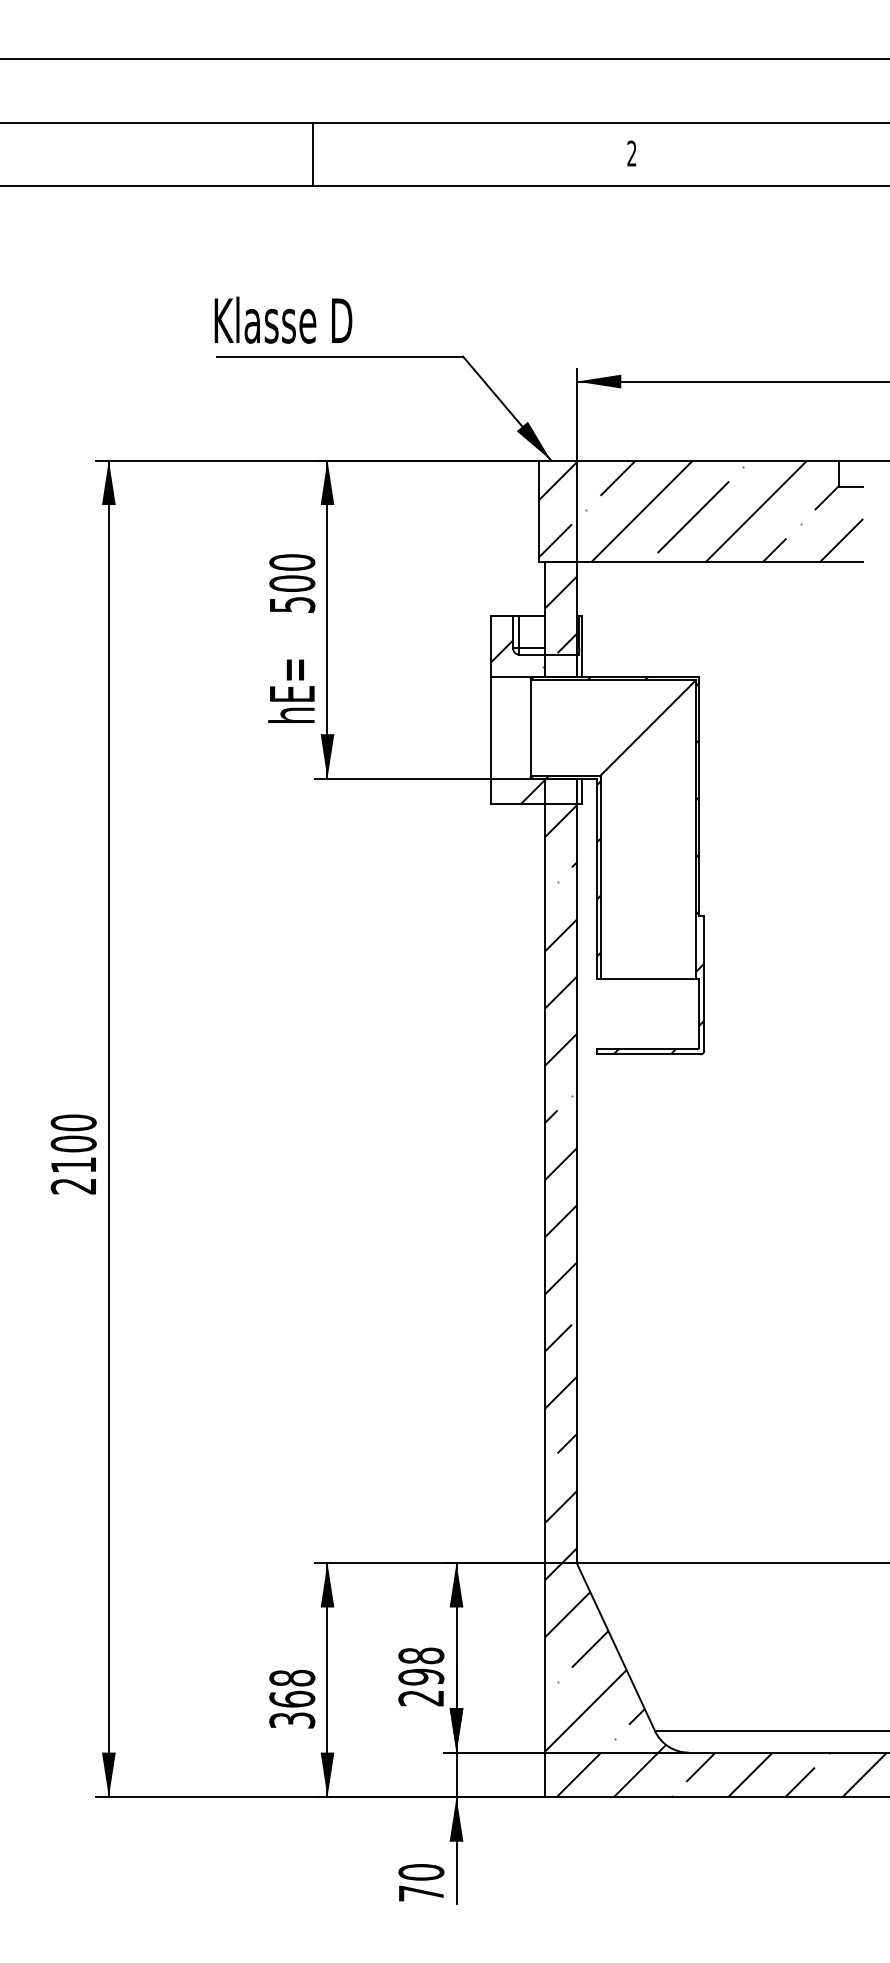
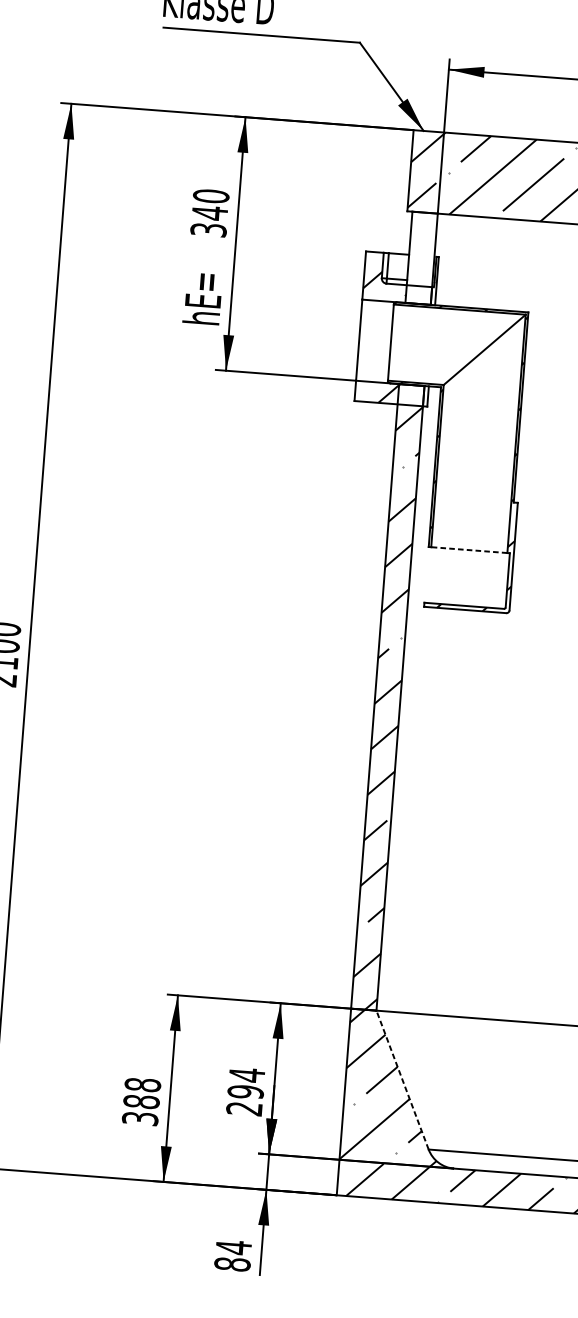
text: (292, 593) -> (209, 221), 500 -> 340
hatch: (560, 614) -> (421, 254), removed
line: (648, 979) -> (469, 550), solid -> dashed
line: (615, 1647) -> (402, 1080), solid -> dashed
text: (421, 1655) -> (247, 1074), 298 -> 294
text: (292, 1698) -> (141, 1101), 368 -> 388
text: (421, 1882) -> (233, 1255), 70 -> 84

